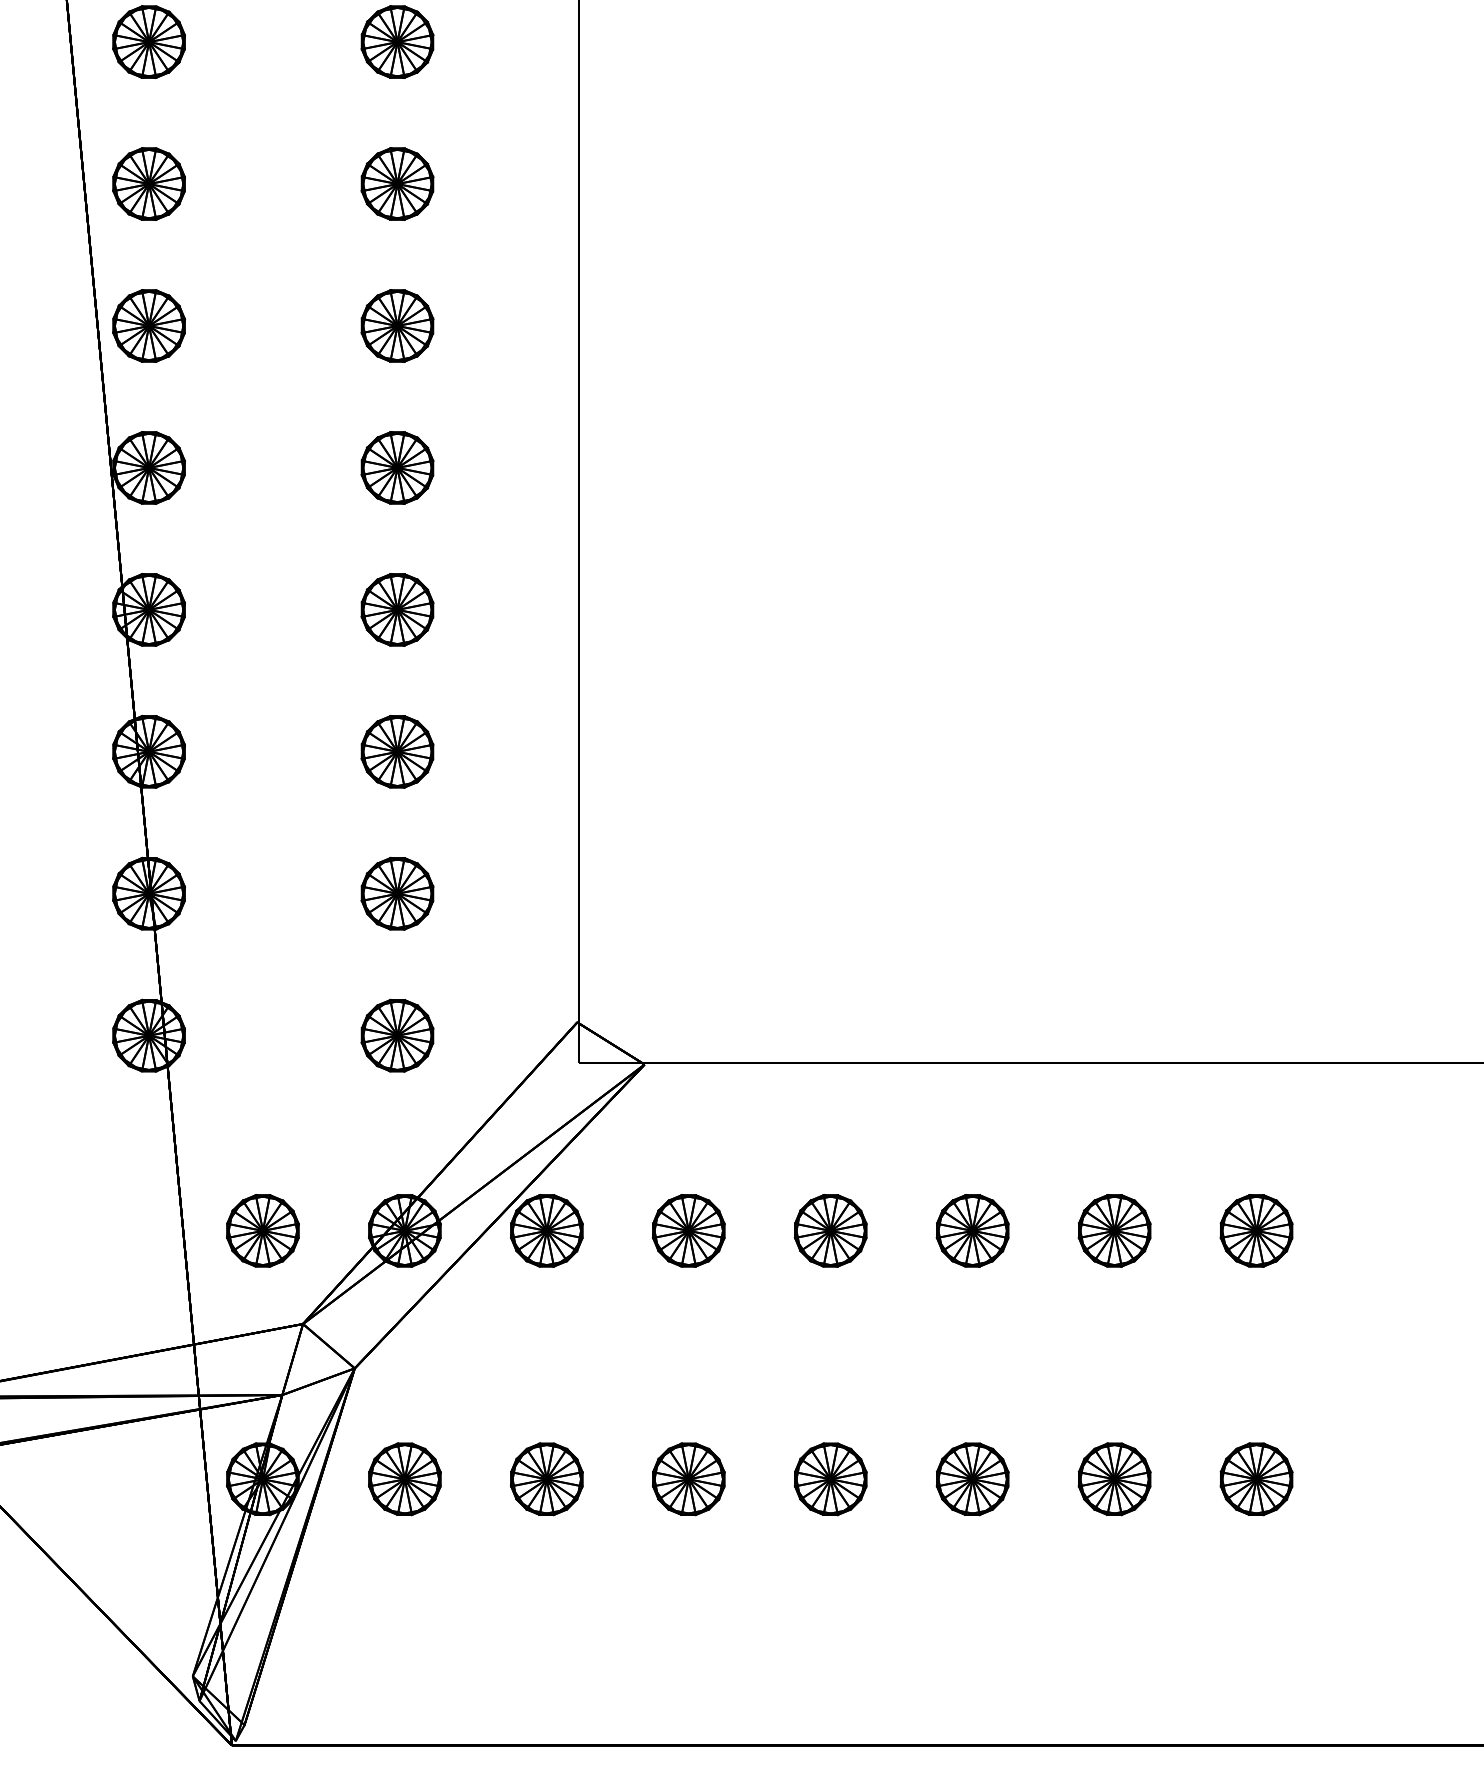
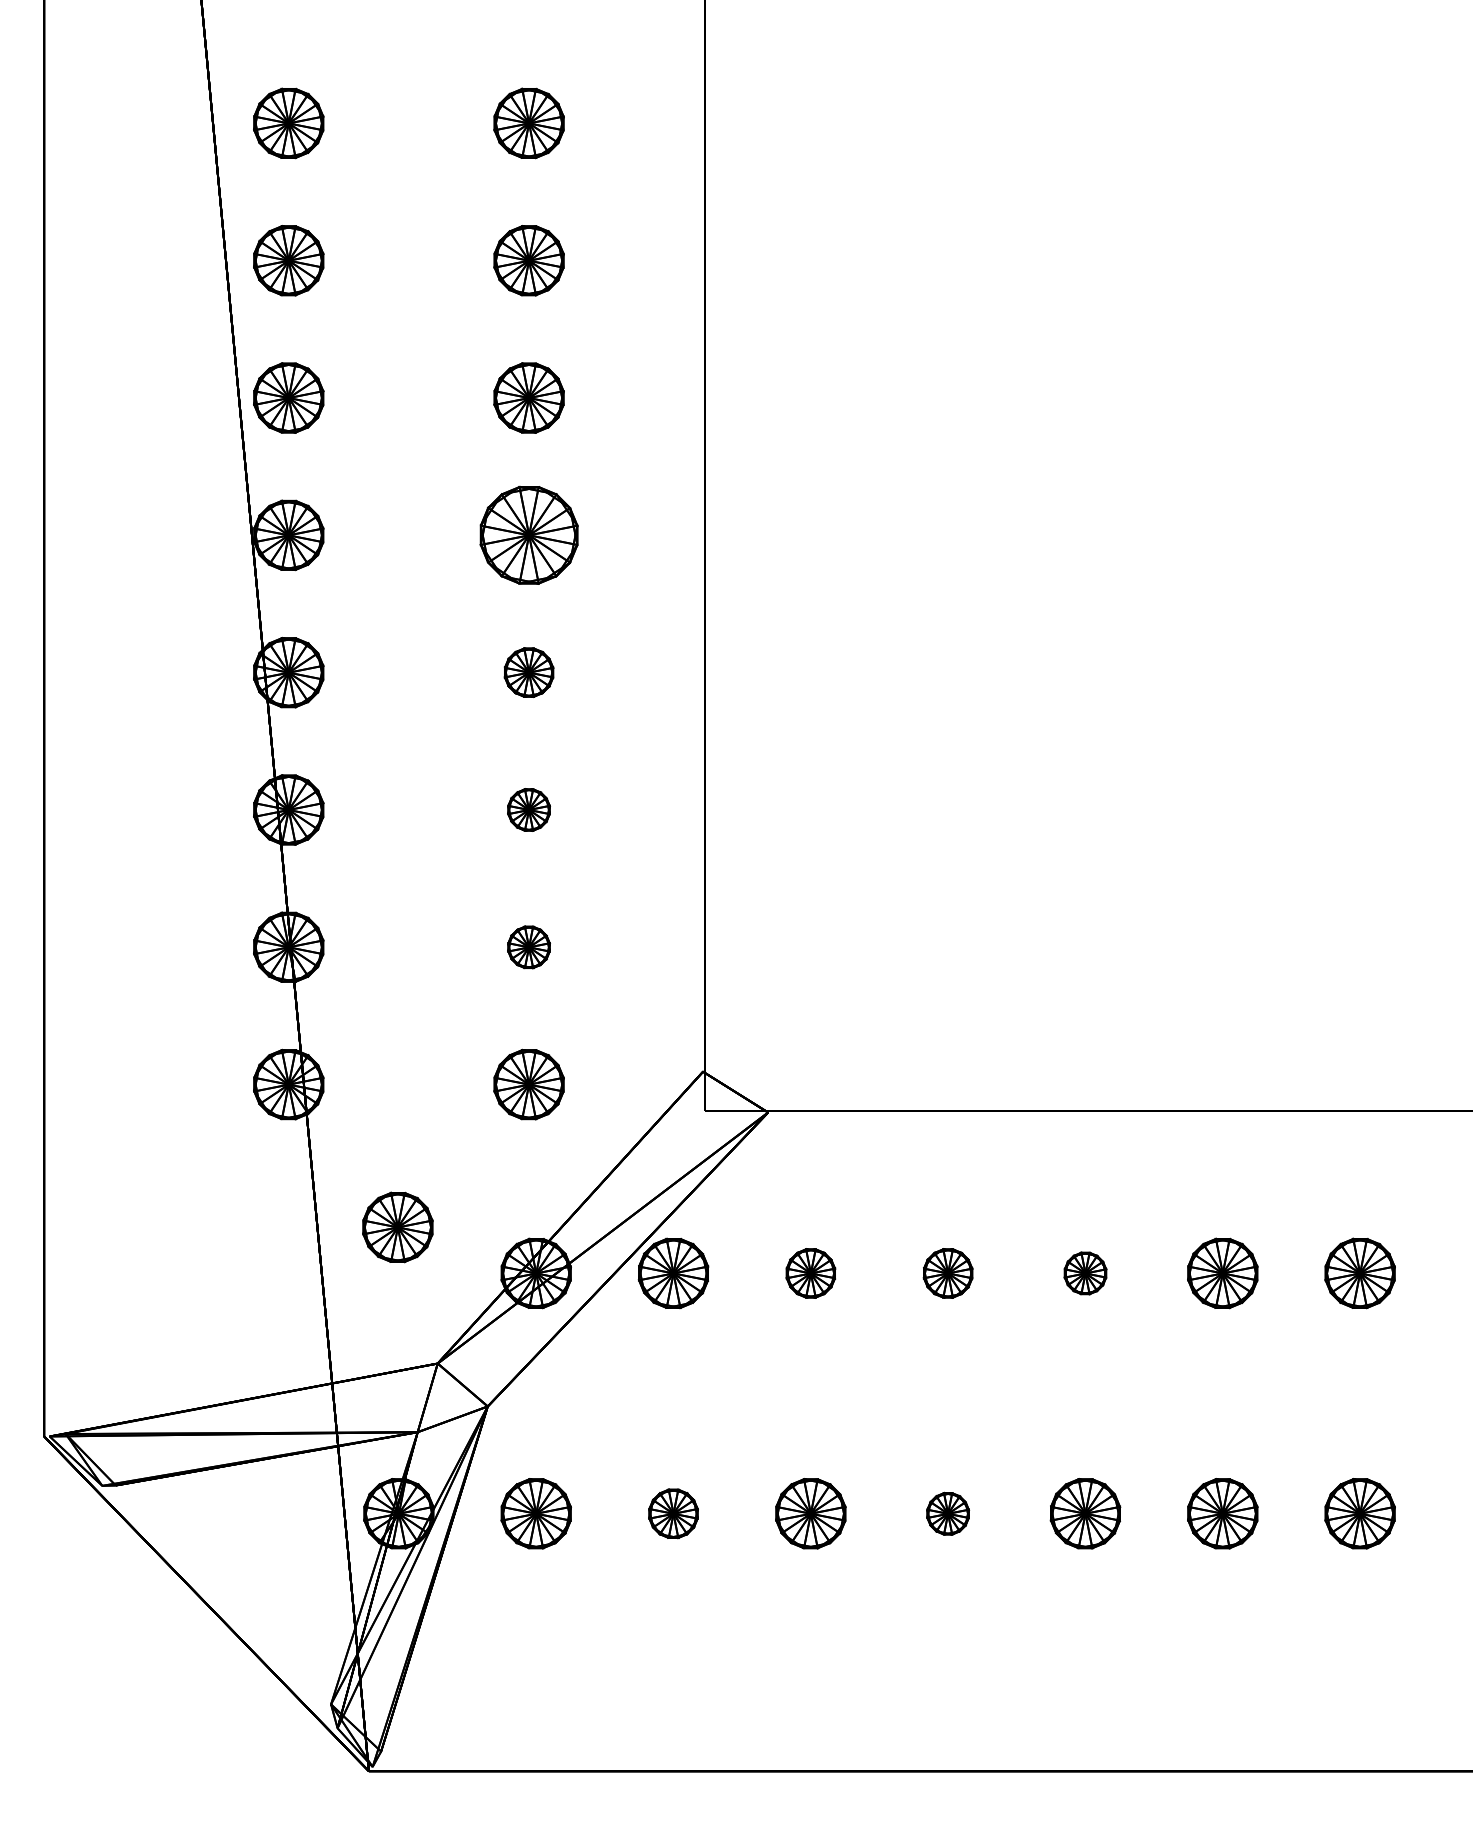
part: (396, 468) -> (528, 535), size x1.4
part: (396, 609) -> (528, 672), size x0.7
part: (396, 751) -> (528, 809), size x0.6
part: (396, 893) -> (528, 947), size x0.6
part: (262, 1230) -> (397, 1227), moved
part: (688, 1230) -> (810, 1273), size x0.7
part: (830, 1230) -> (947, 1273), size x0.7
part: (972, 1230) -> (1085, 1273), size x0.6
part: (546, 1479) -> (673, 1513), size x0.7
part: (830, 1479) -> (947, 1513), size x0.6

